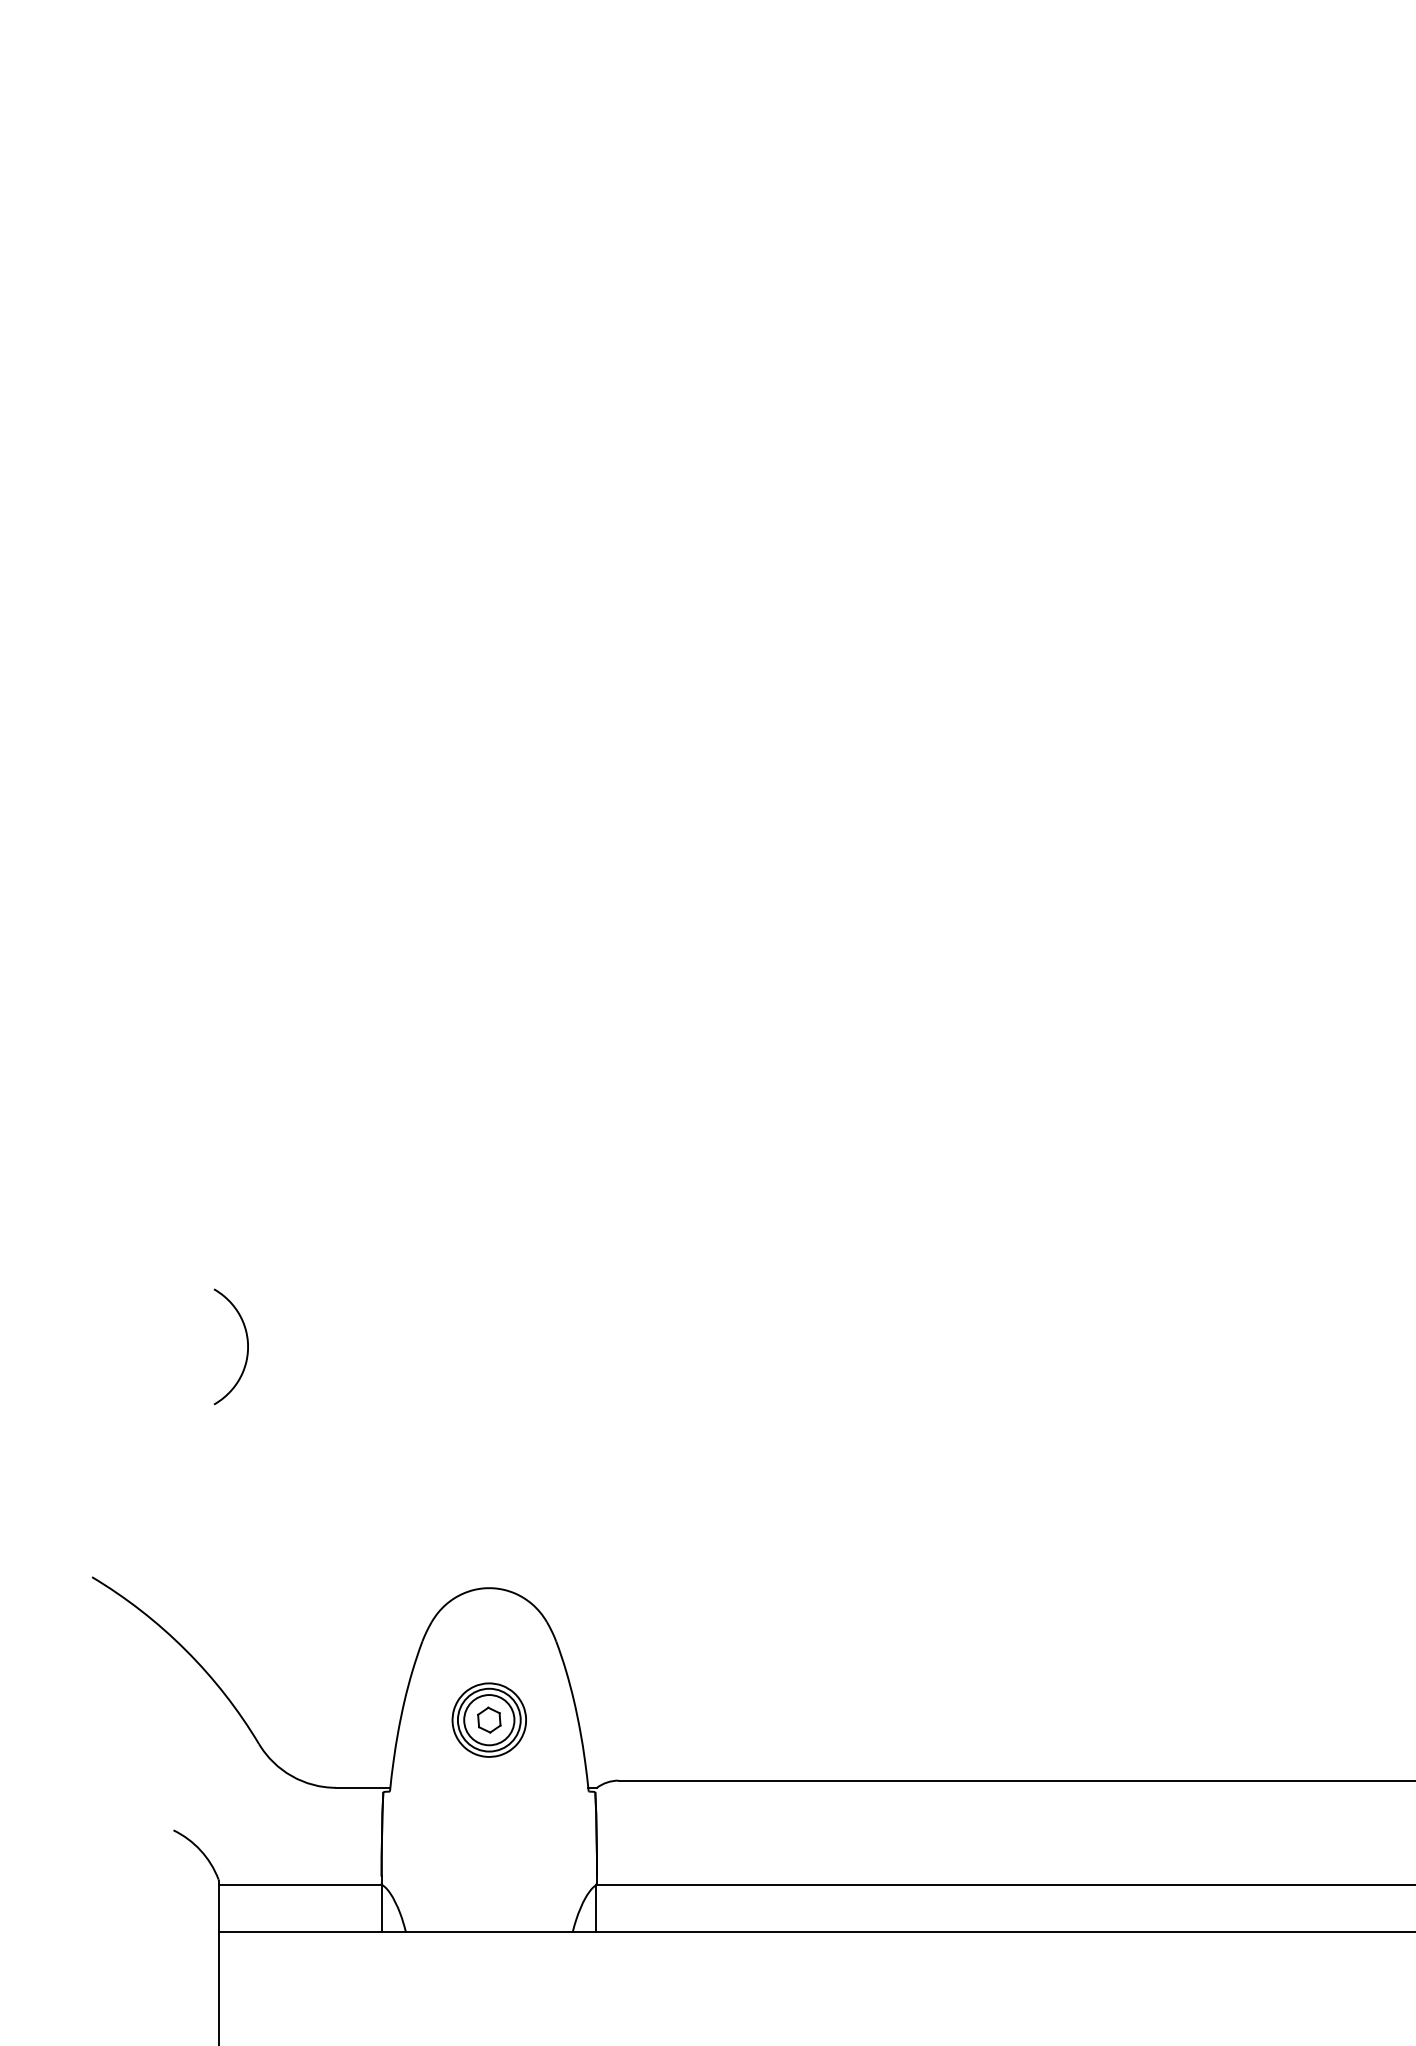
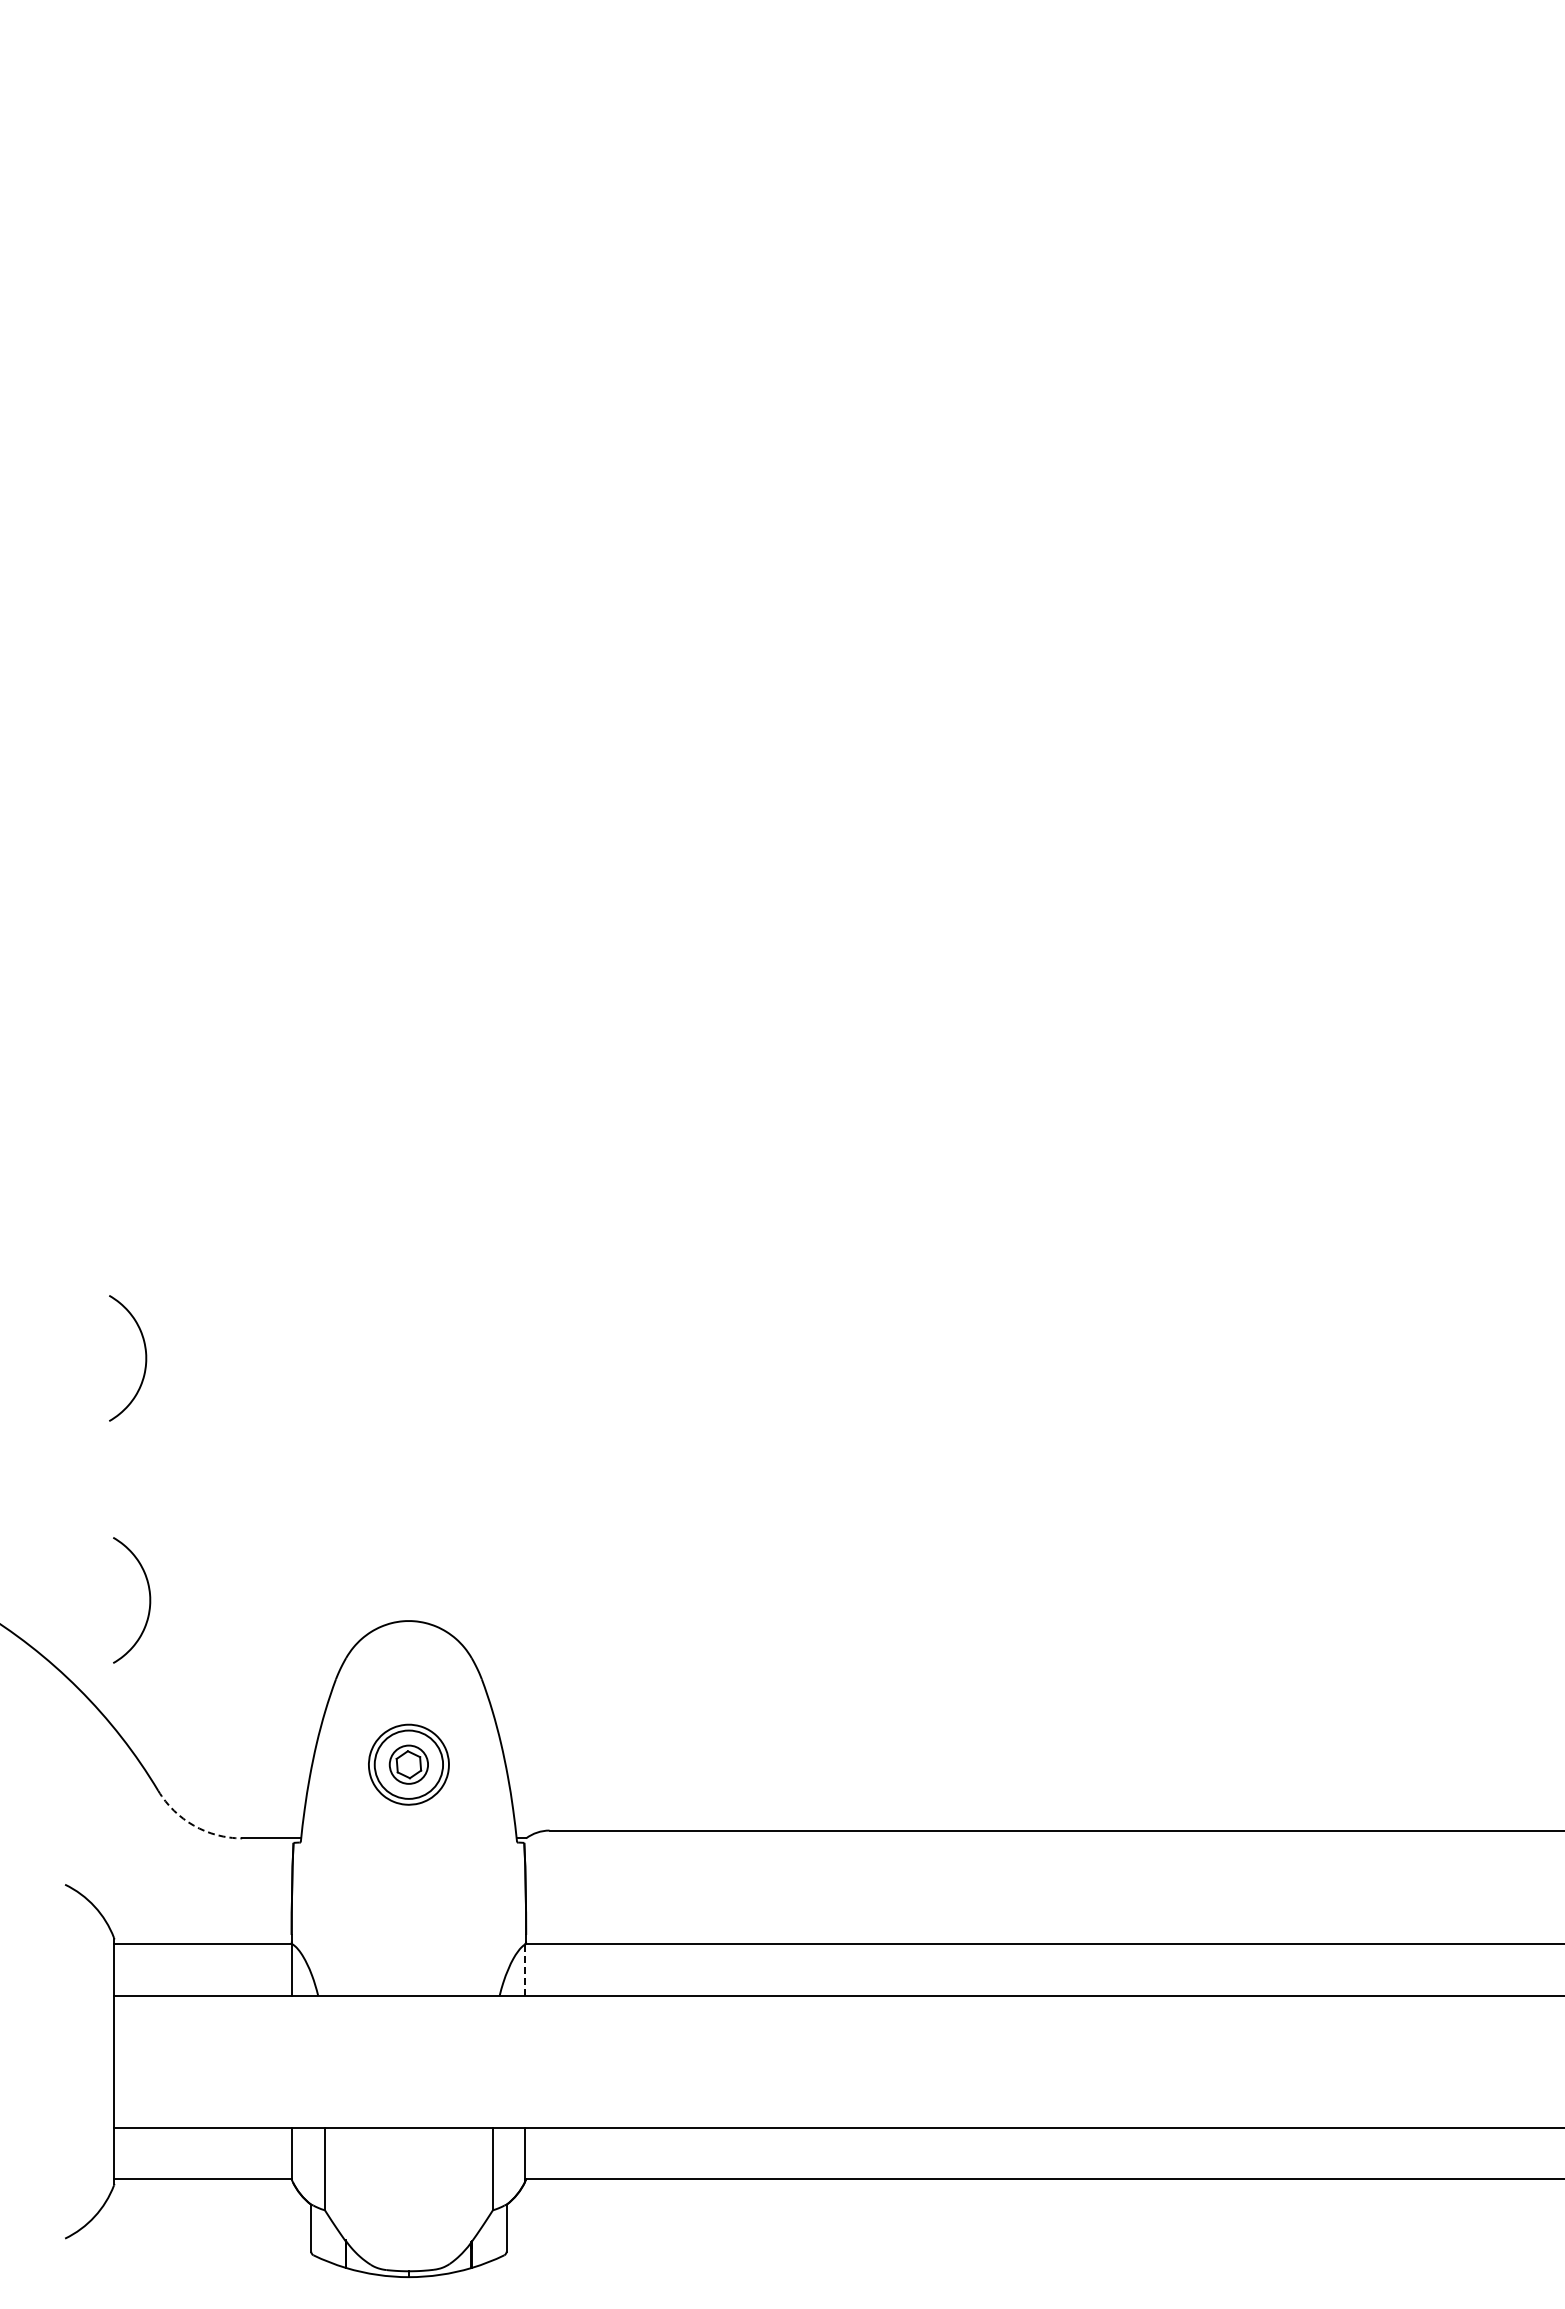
curve: (251, 1569) -> (149, 1600), added
circle: (488, 1719) -> (408, 1764), size x0.7
arc: (291, 1775) -> (193, 1825), solid -> dashed
line: (596, 1908) -> (525, 1969), solid -> dashed

